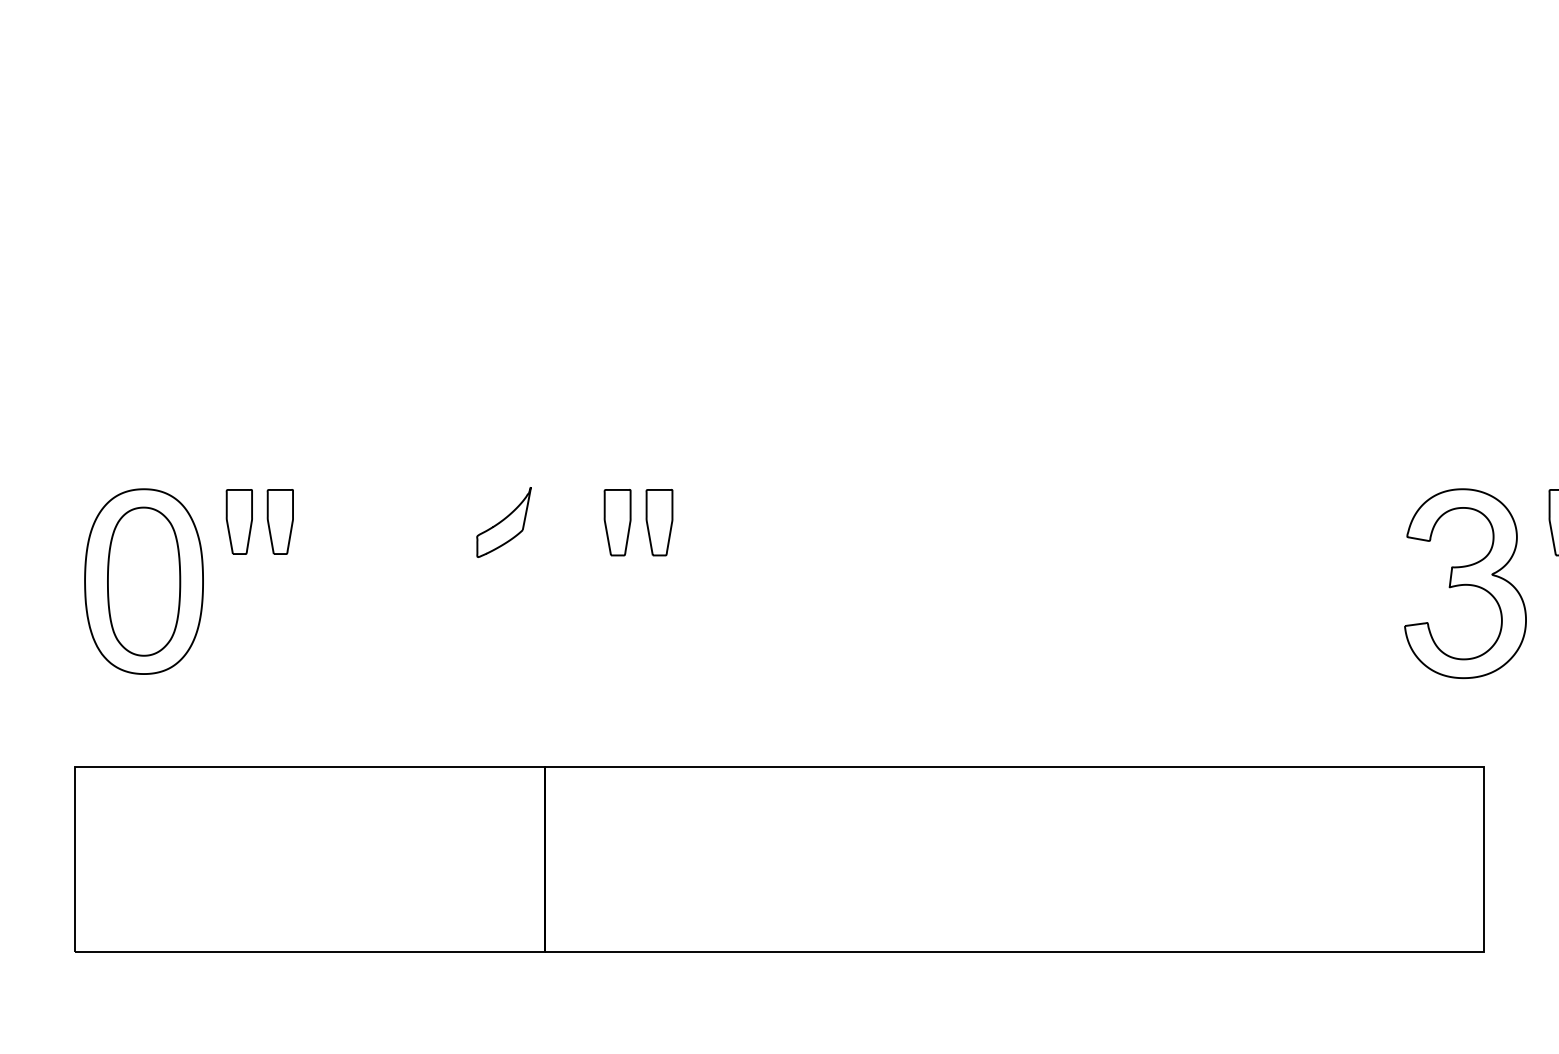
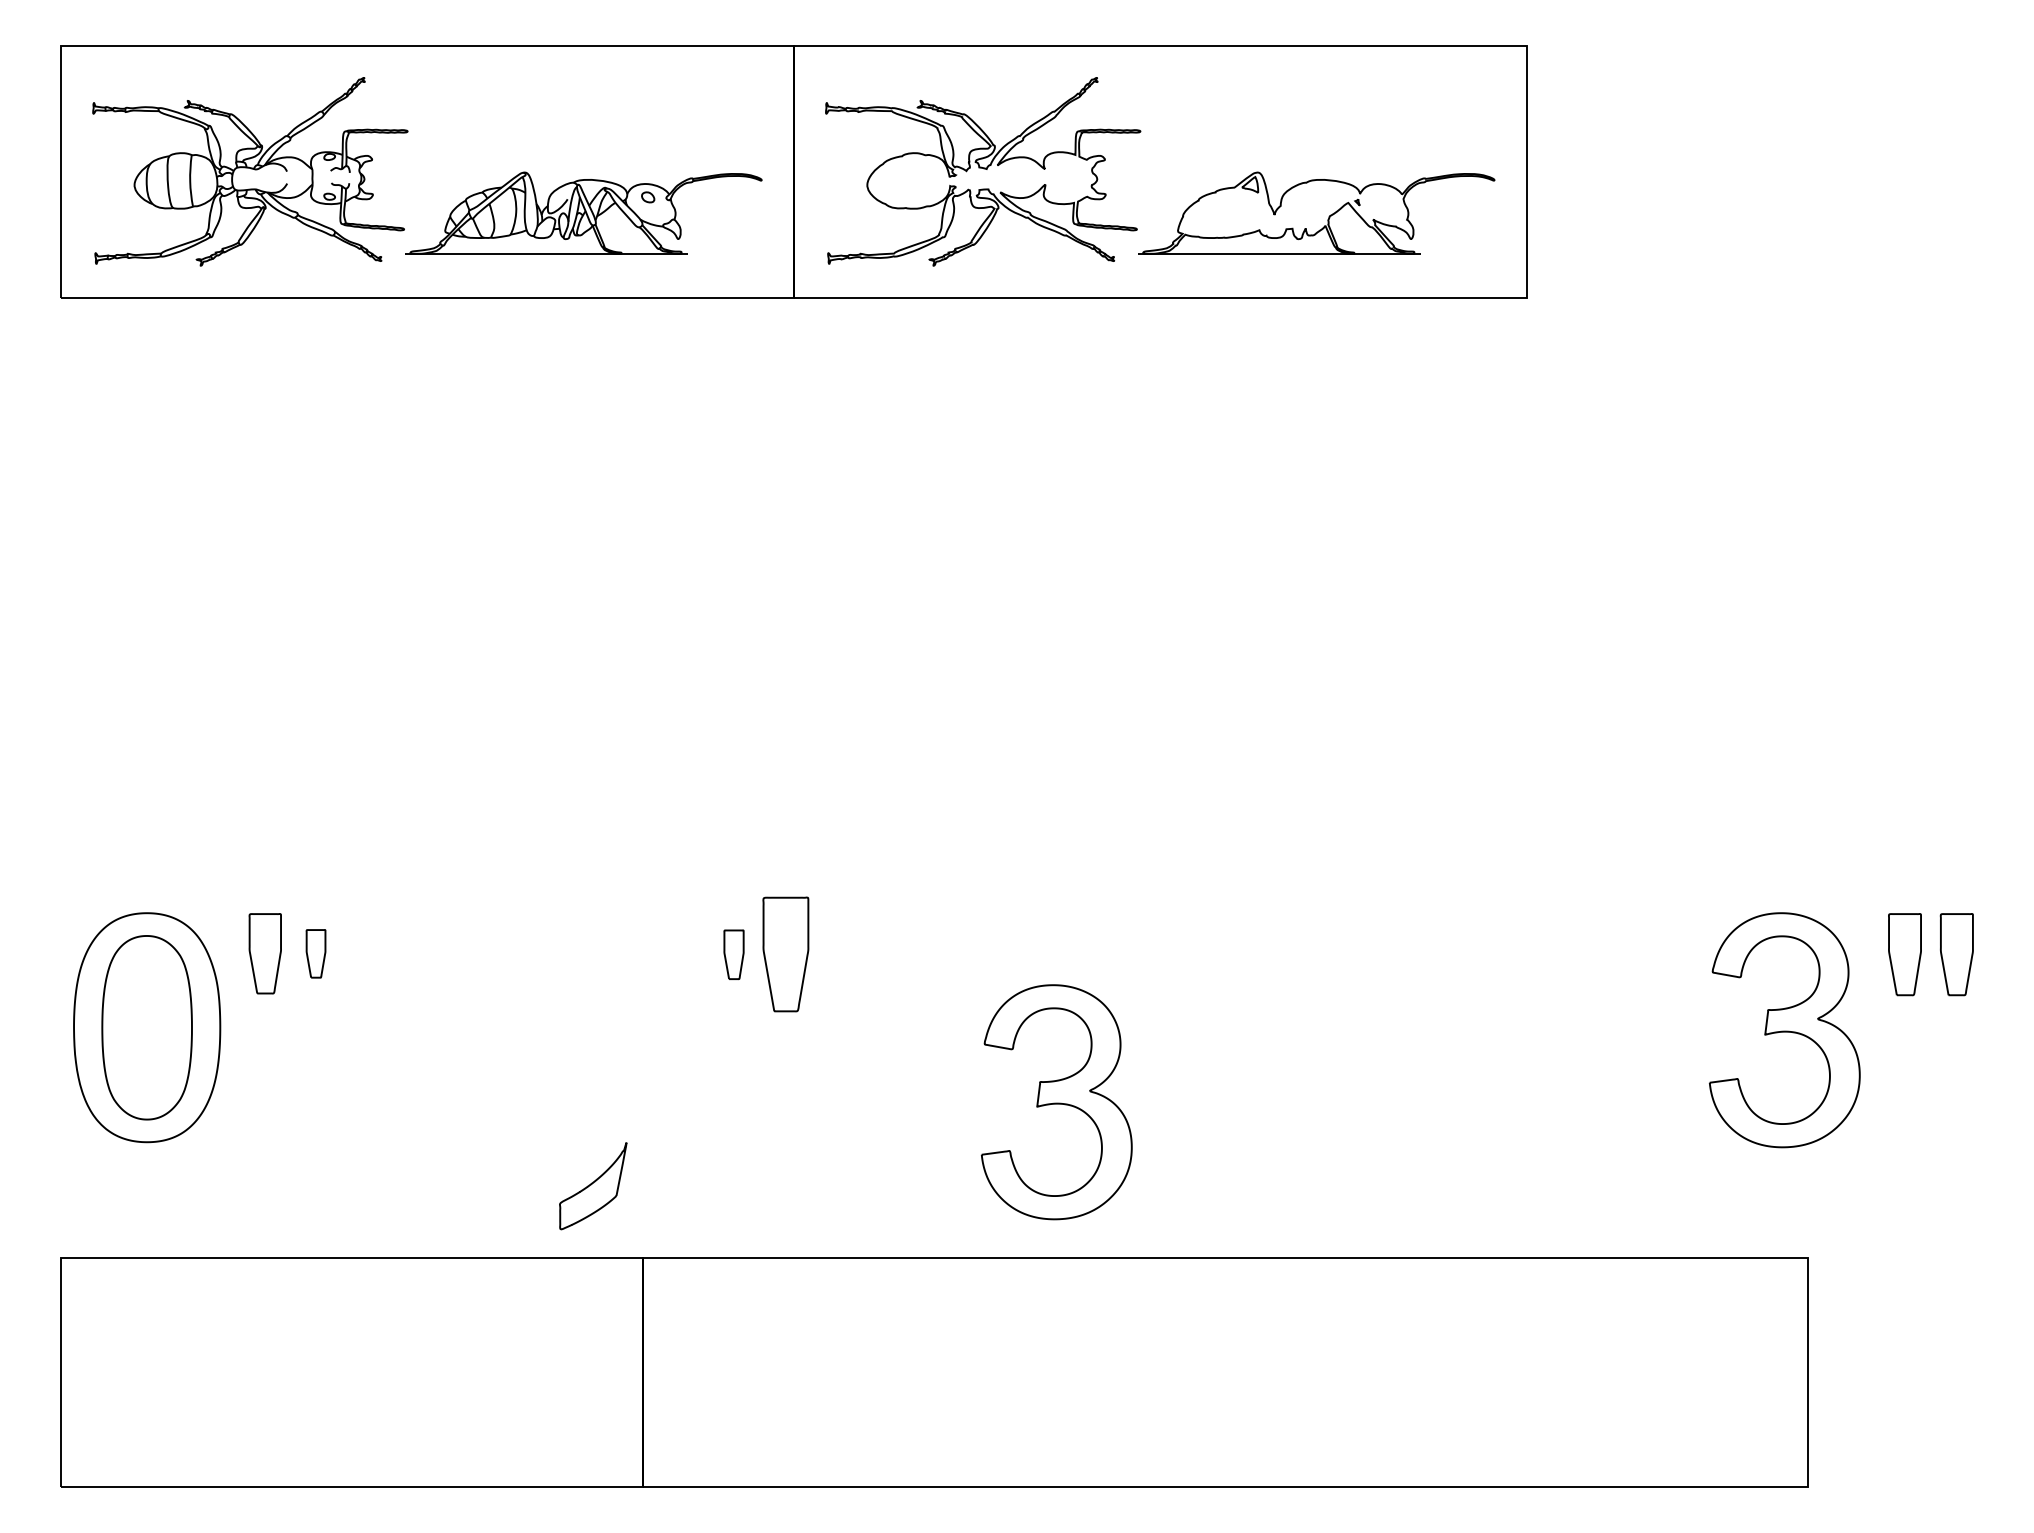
part: (279, 521) -> (315, 953), size x0.6
part: (504, 522) -> (593, 1186), moved
part: (617, 522) -> (733, 954), size x0.6
part: (659, 522) -> (785, 954), size x1.4
part: (877, 641) -> (1056, 1102), added

